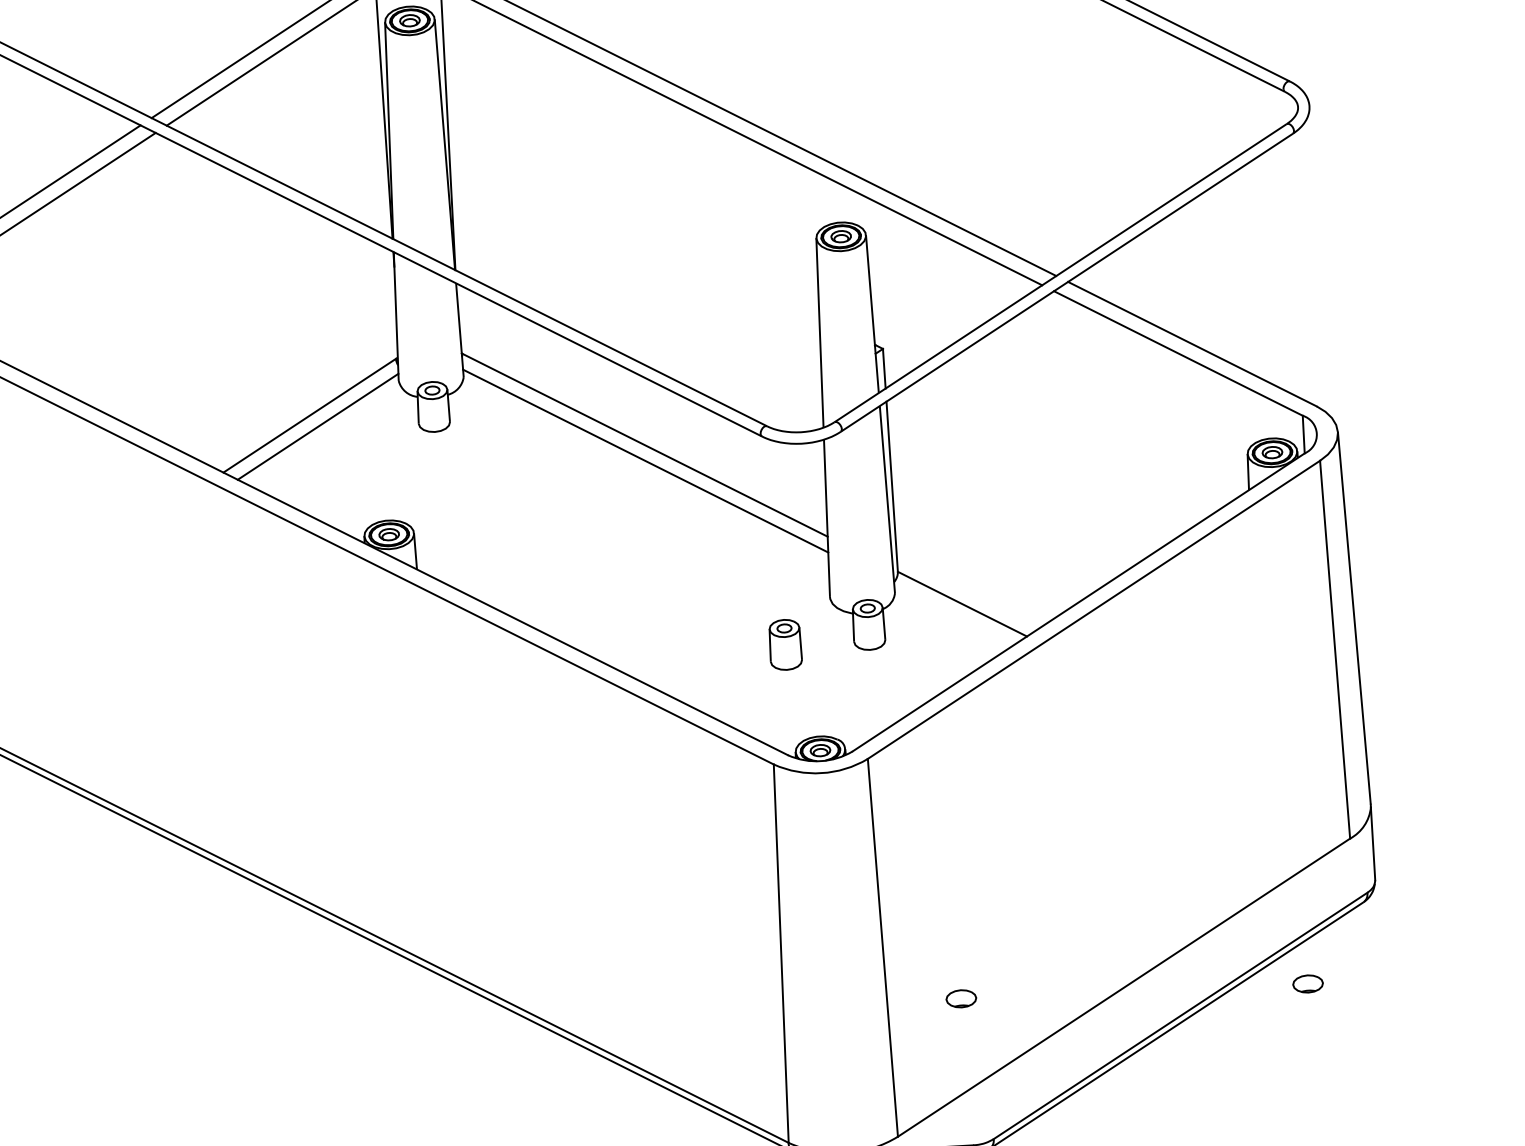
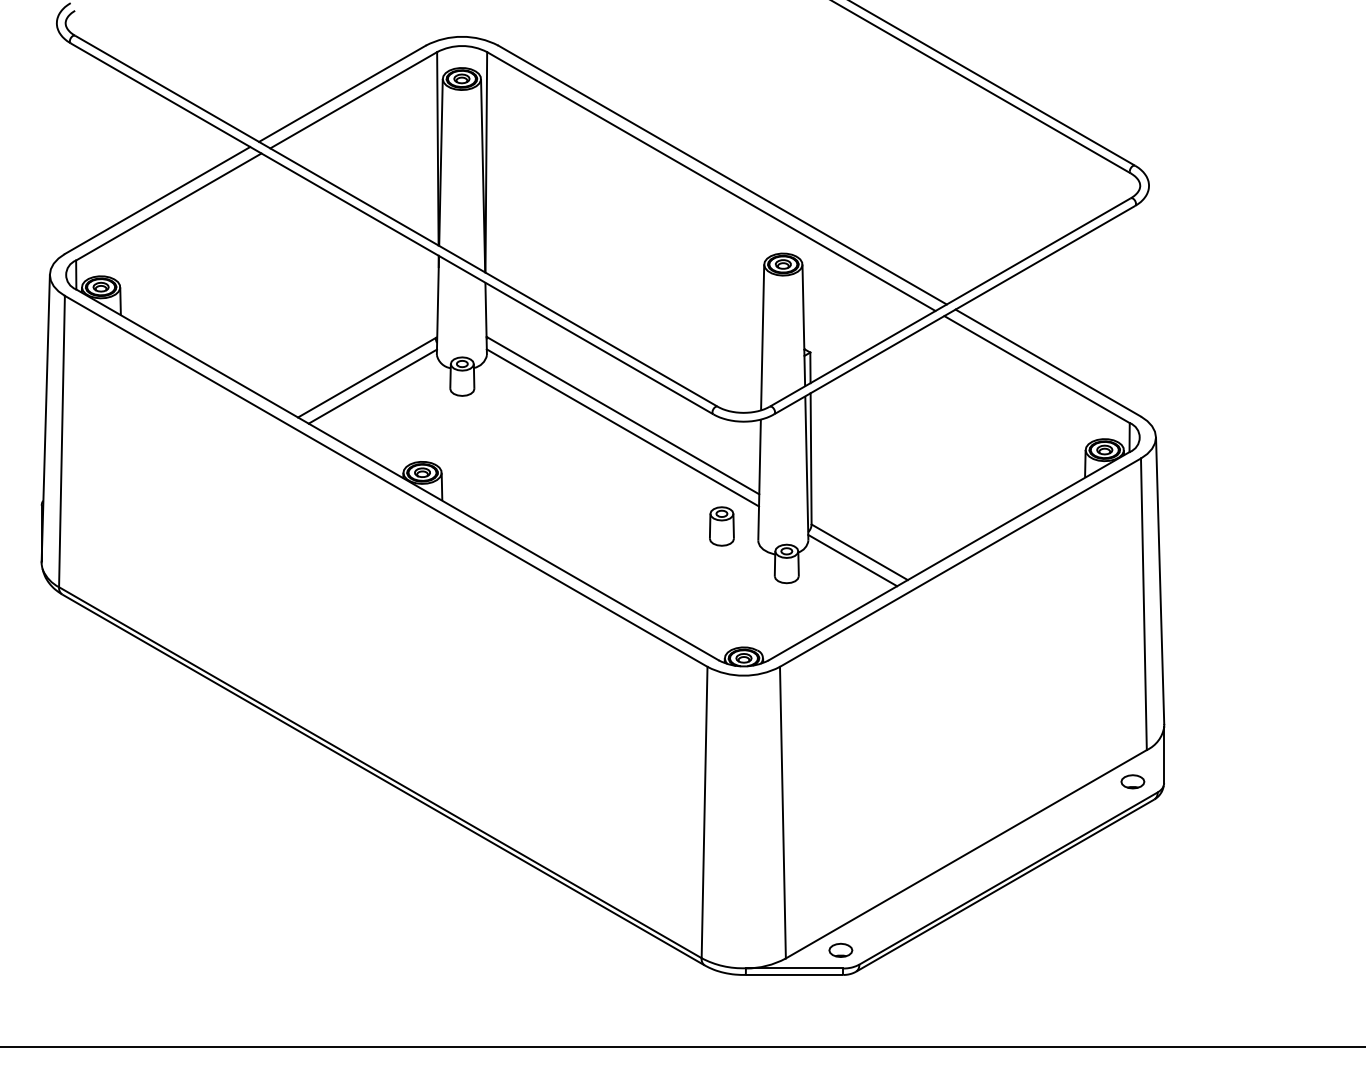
line: (953, 615) -> (852, 560), added
part: (784, 644) -> (721, 526), moved
part: (1307, 983) -> (1132, 781), moved
part: (960, 997) -> (840, 949), moved

